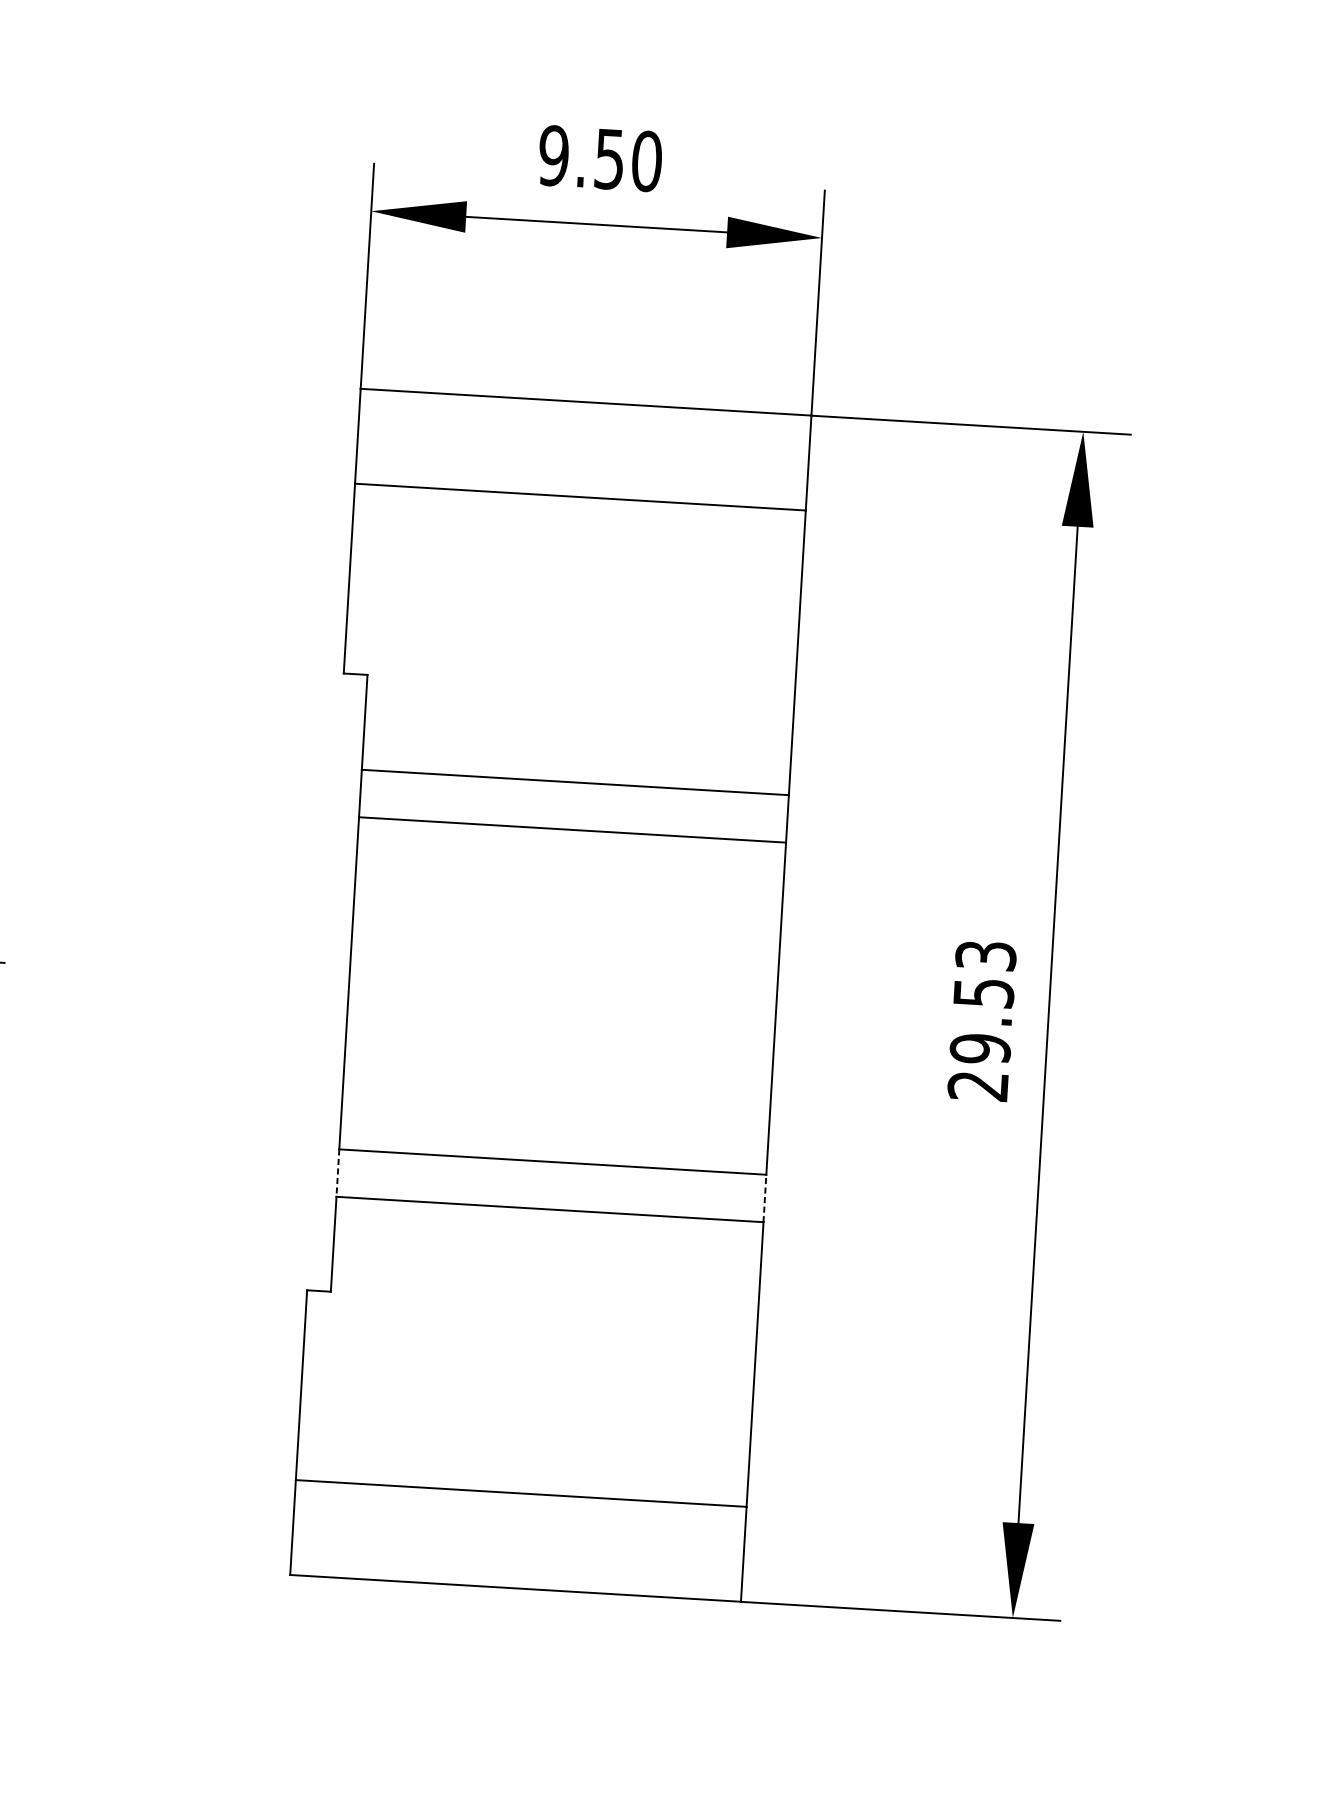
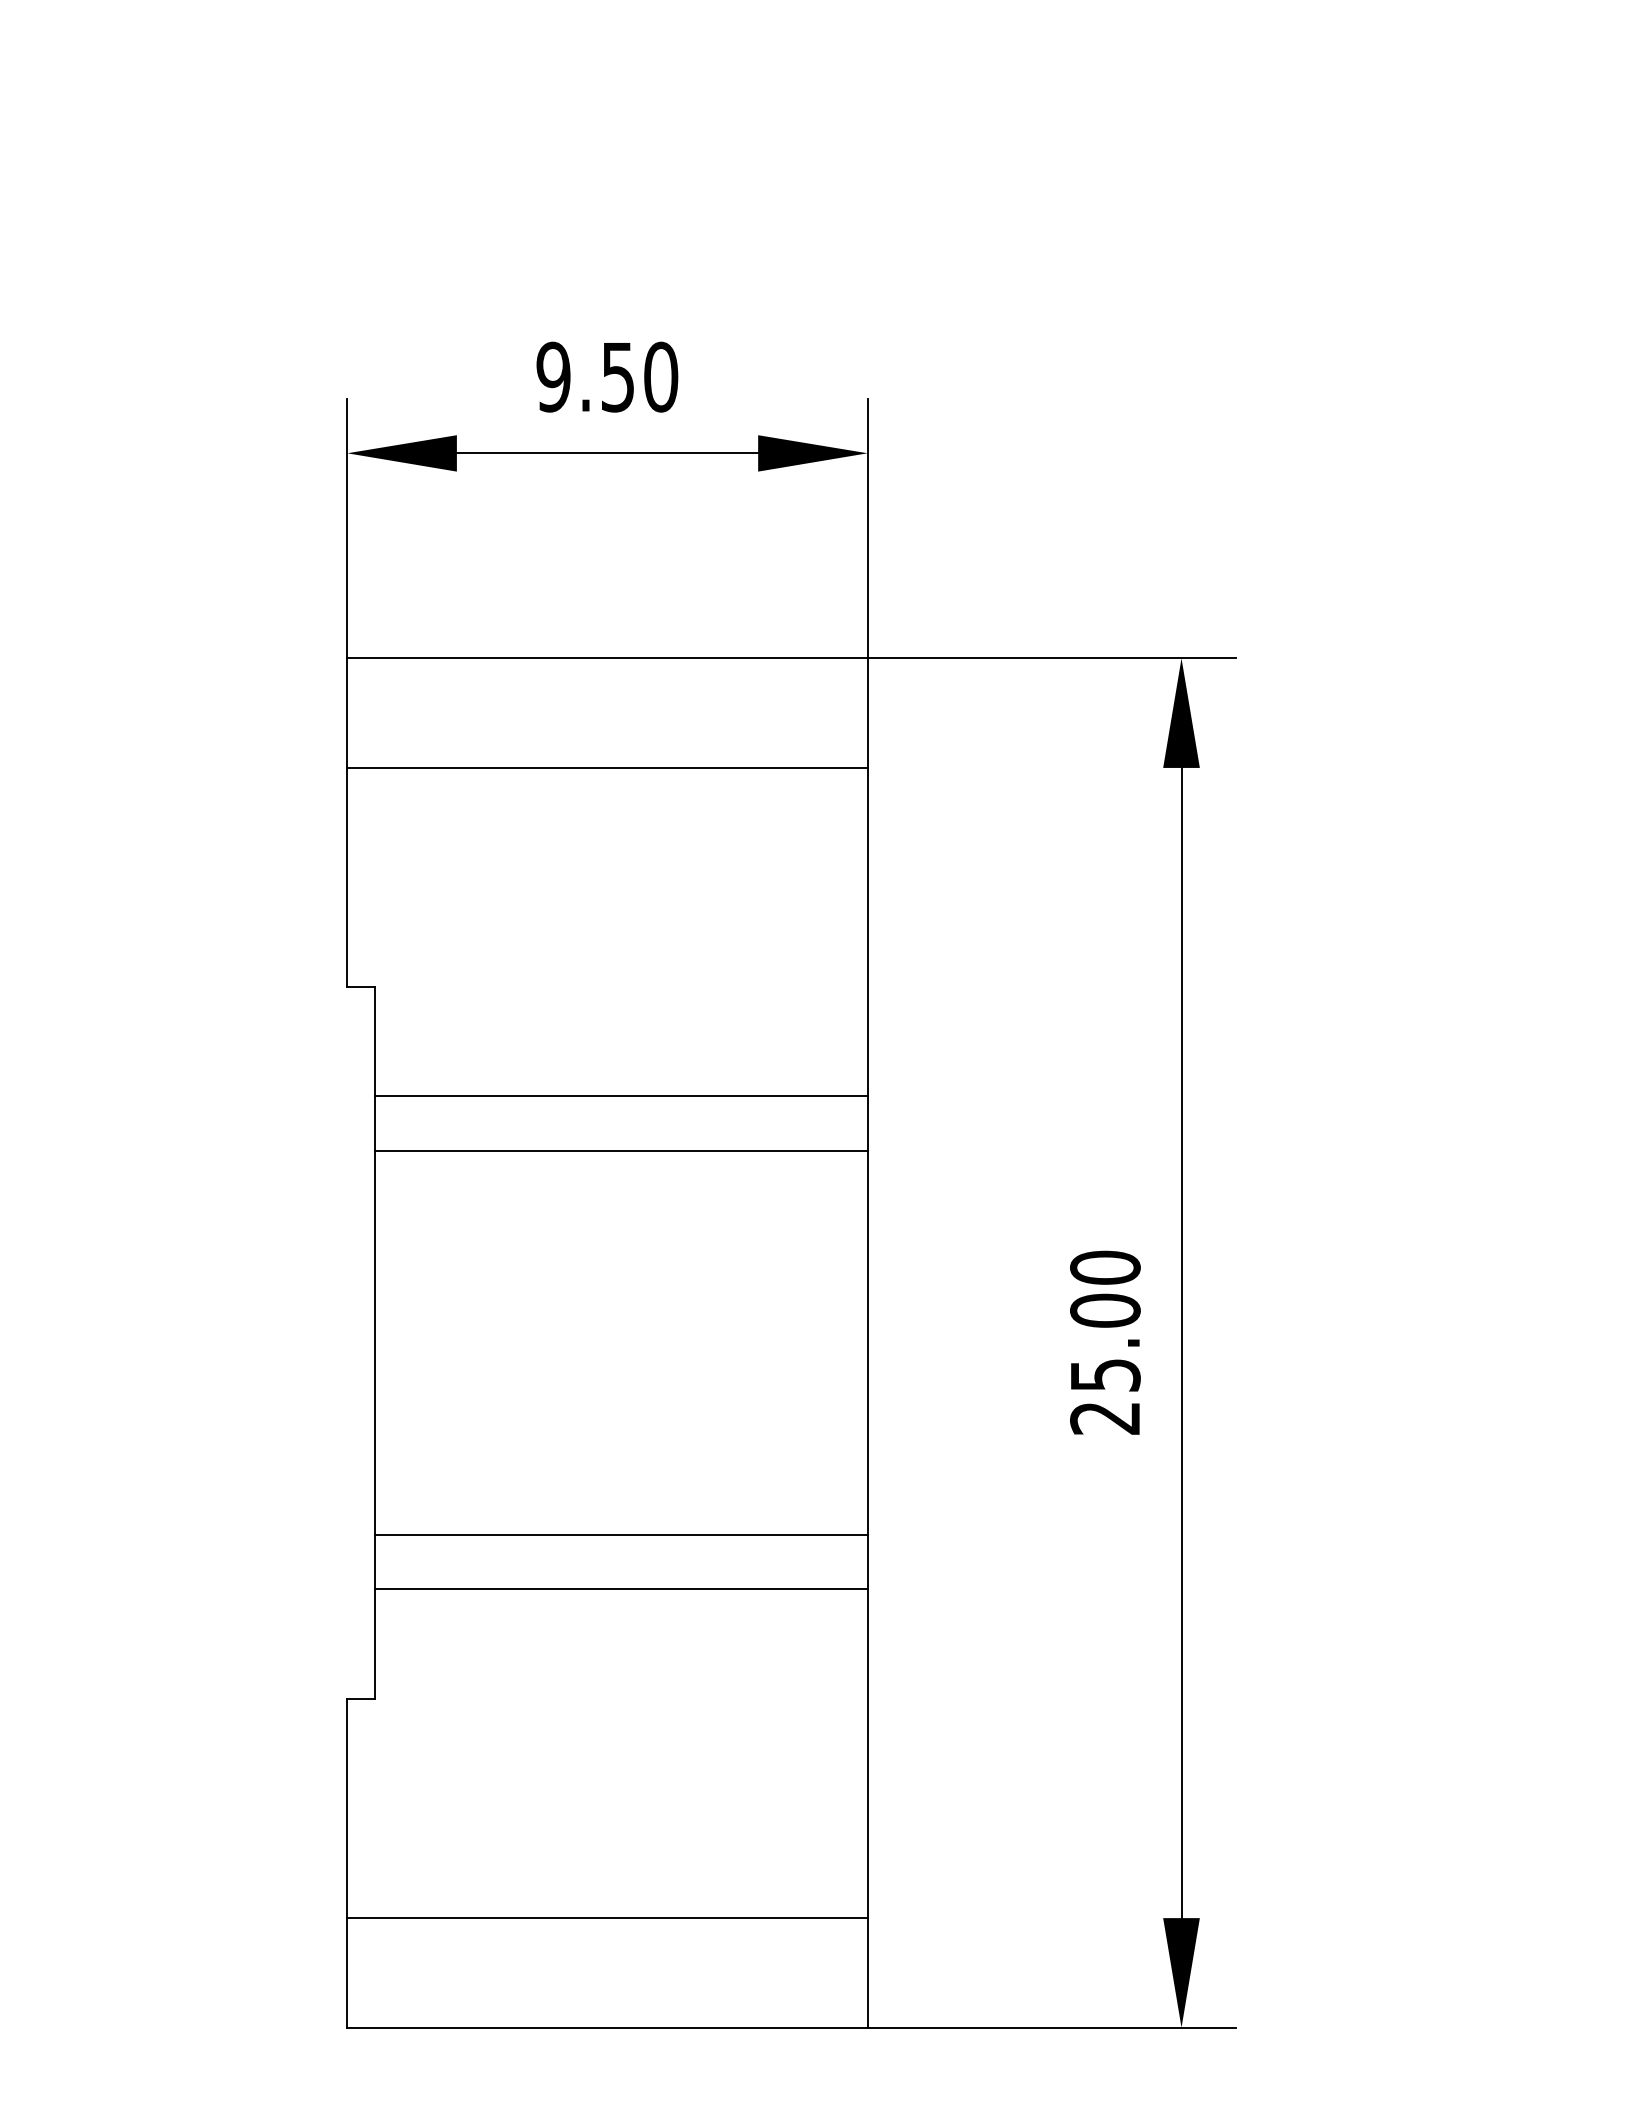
text: (983, 1002) -> (1105, 1321), 29.53 -> 25.00
line: (337, 1173) -> (374, 1562), dashed -> solid
line: (764, 1198) -> (867, 1561), dashed -> solid

